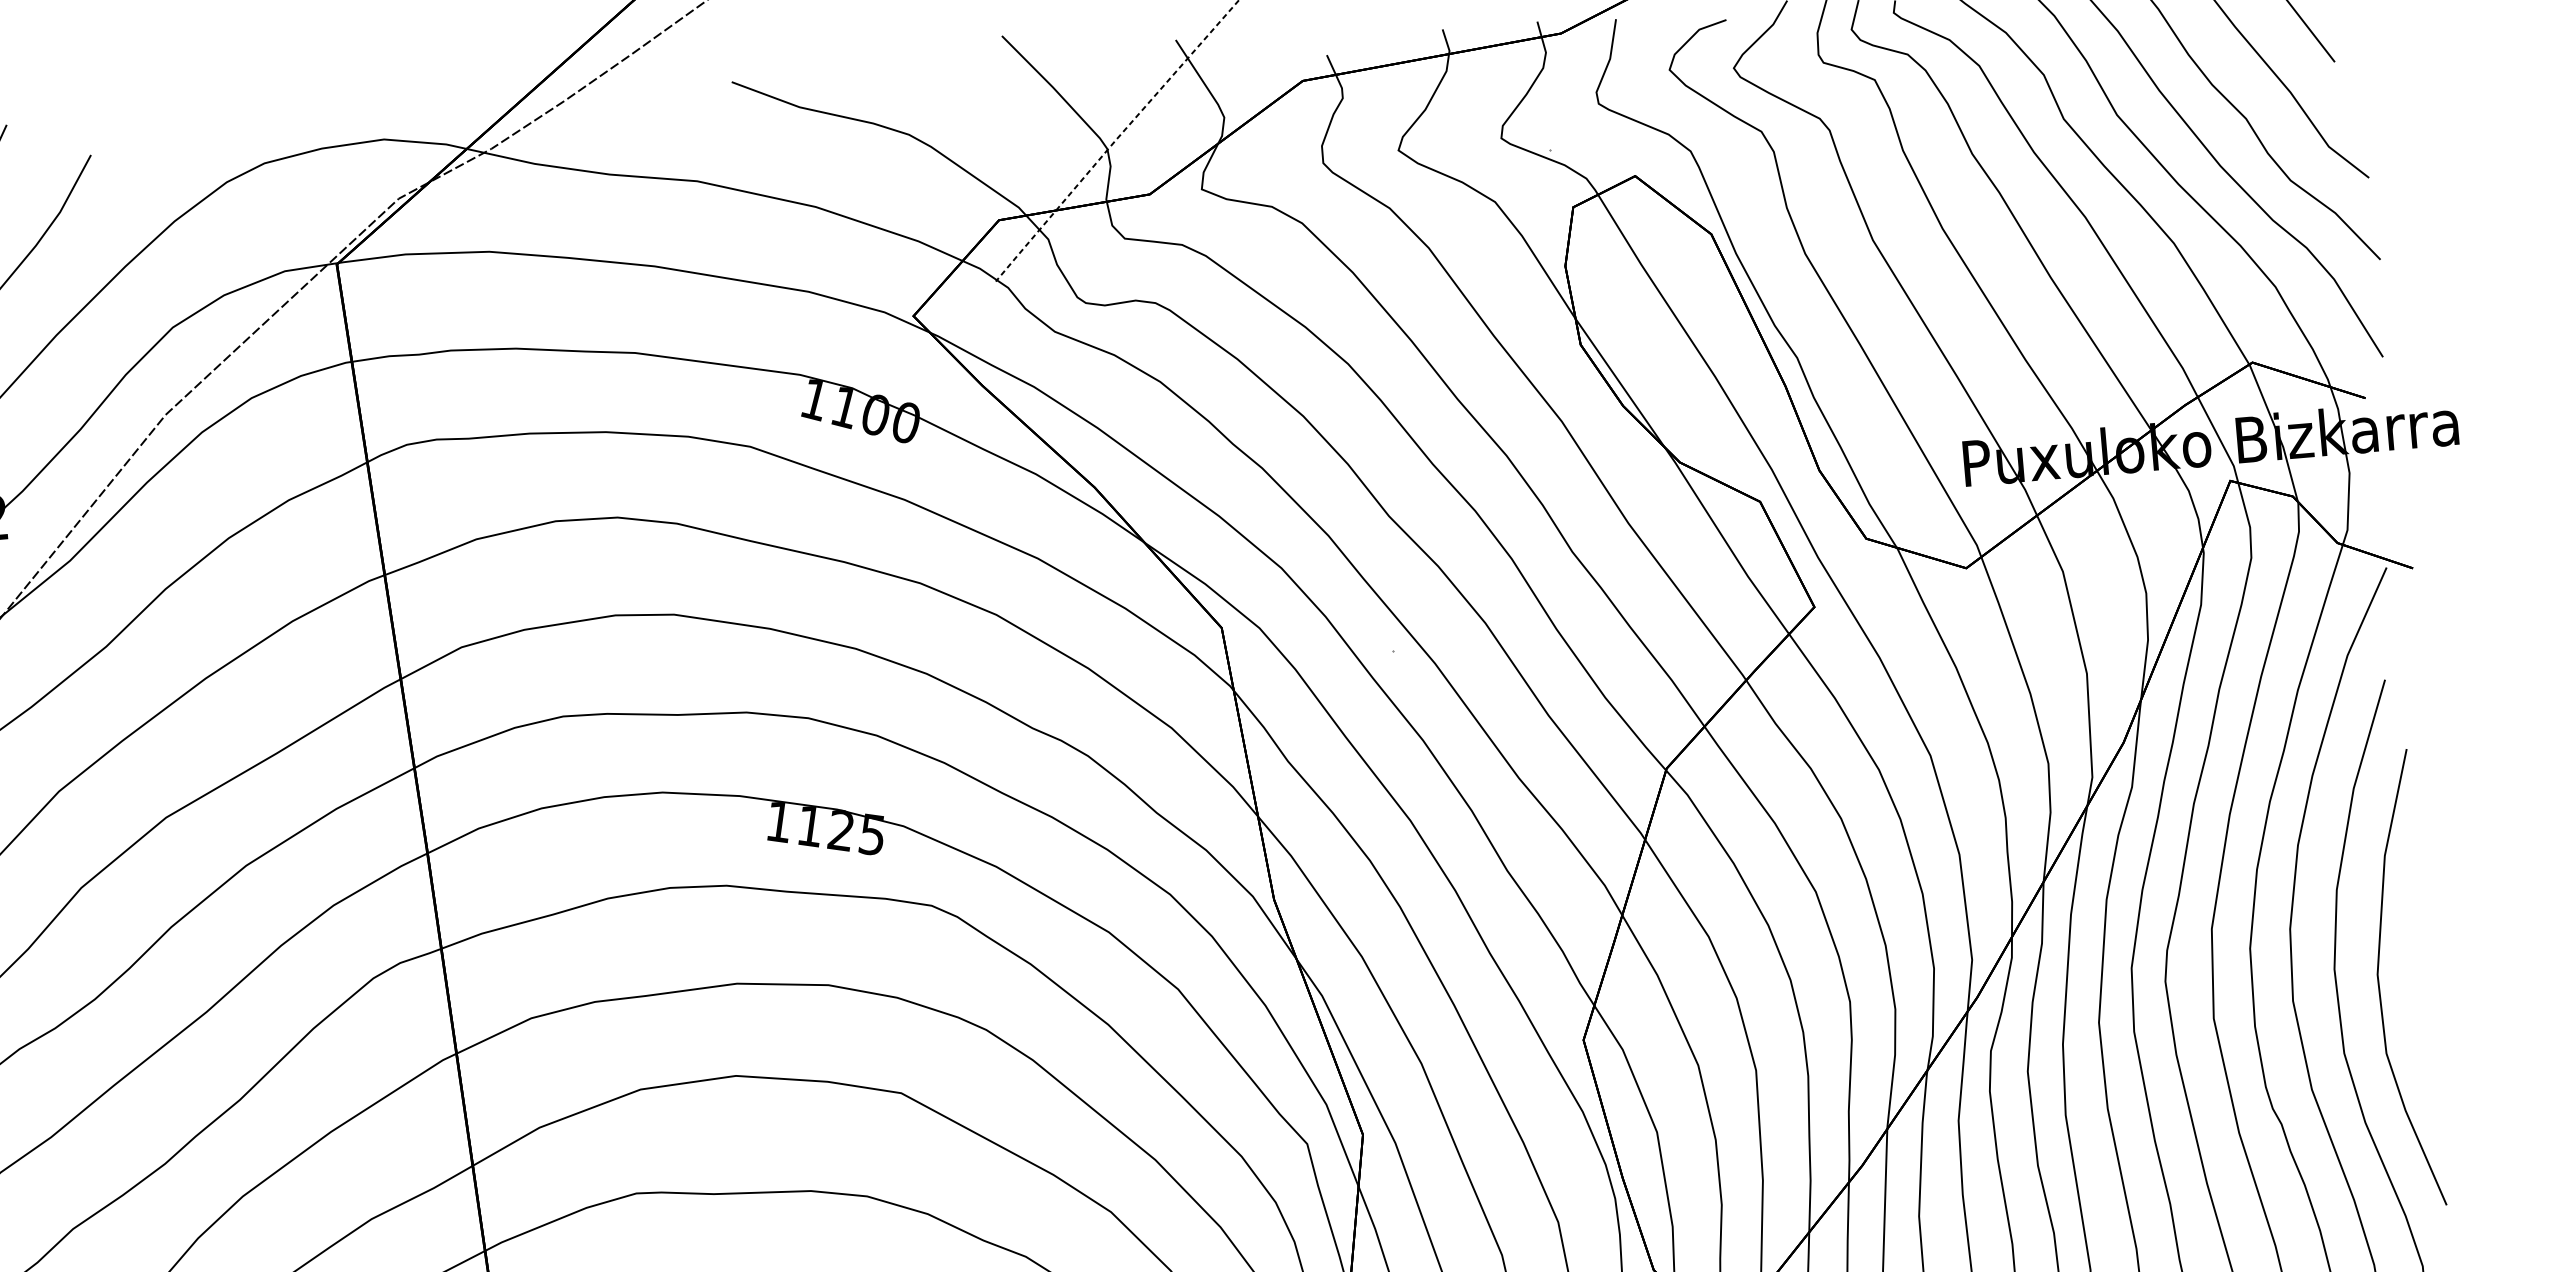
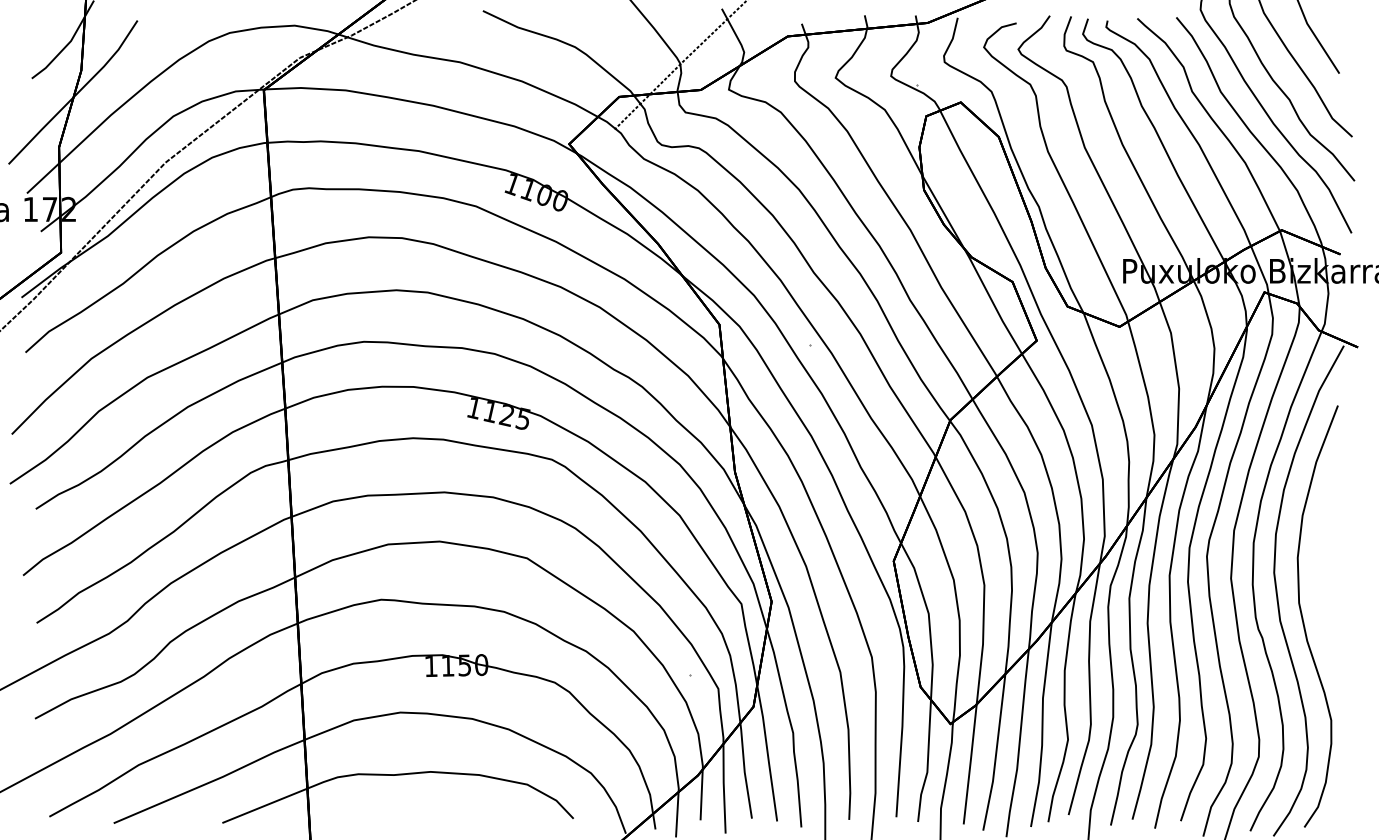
curve: (2379, 979) -> (1321, 565), removed

